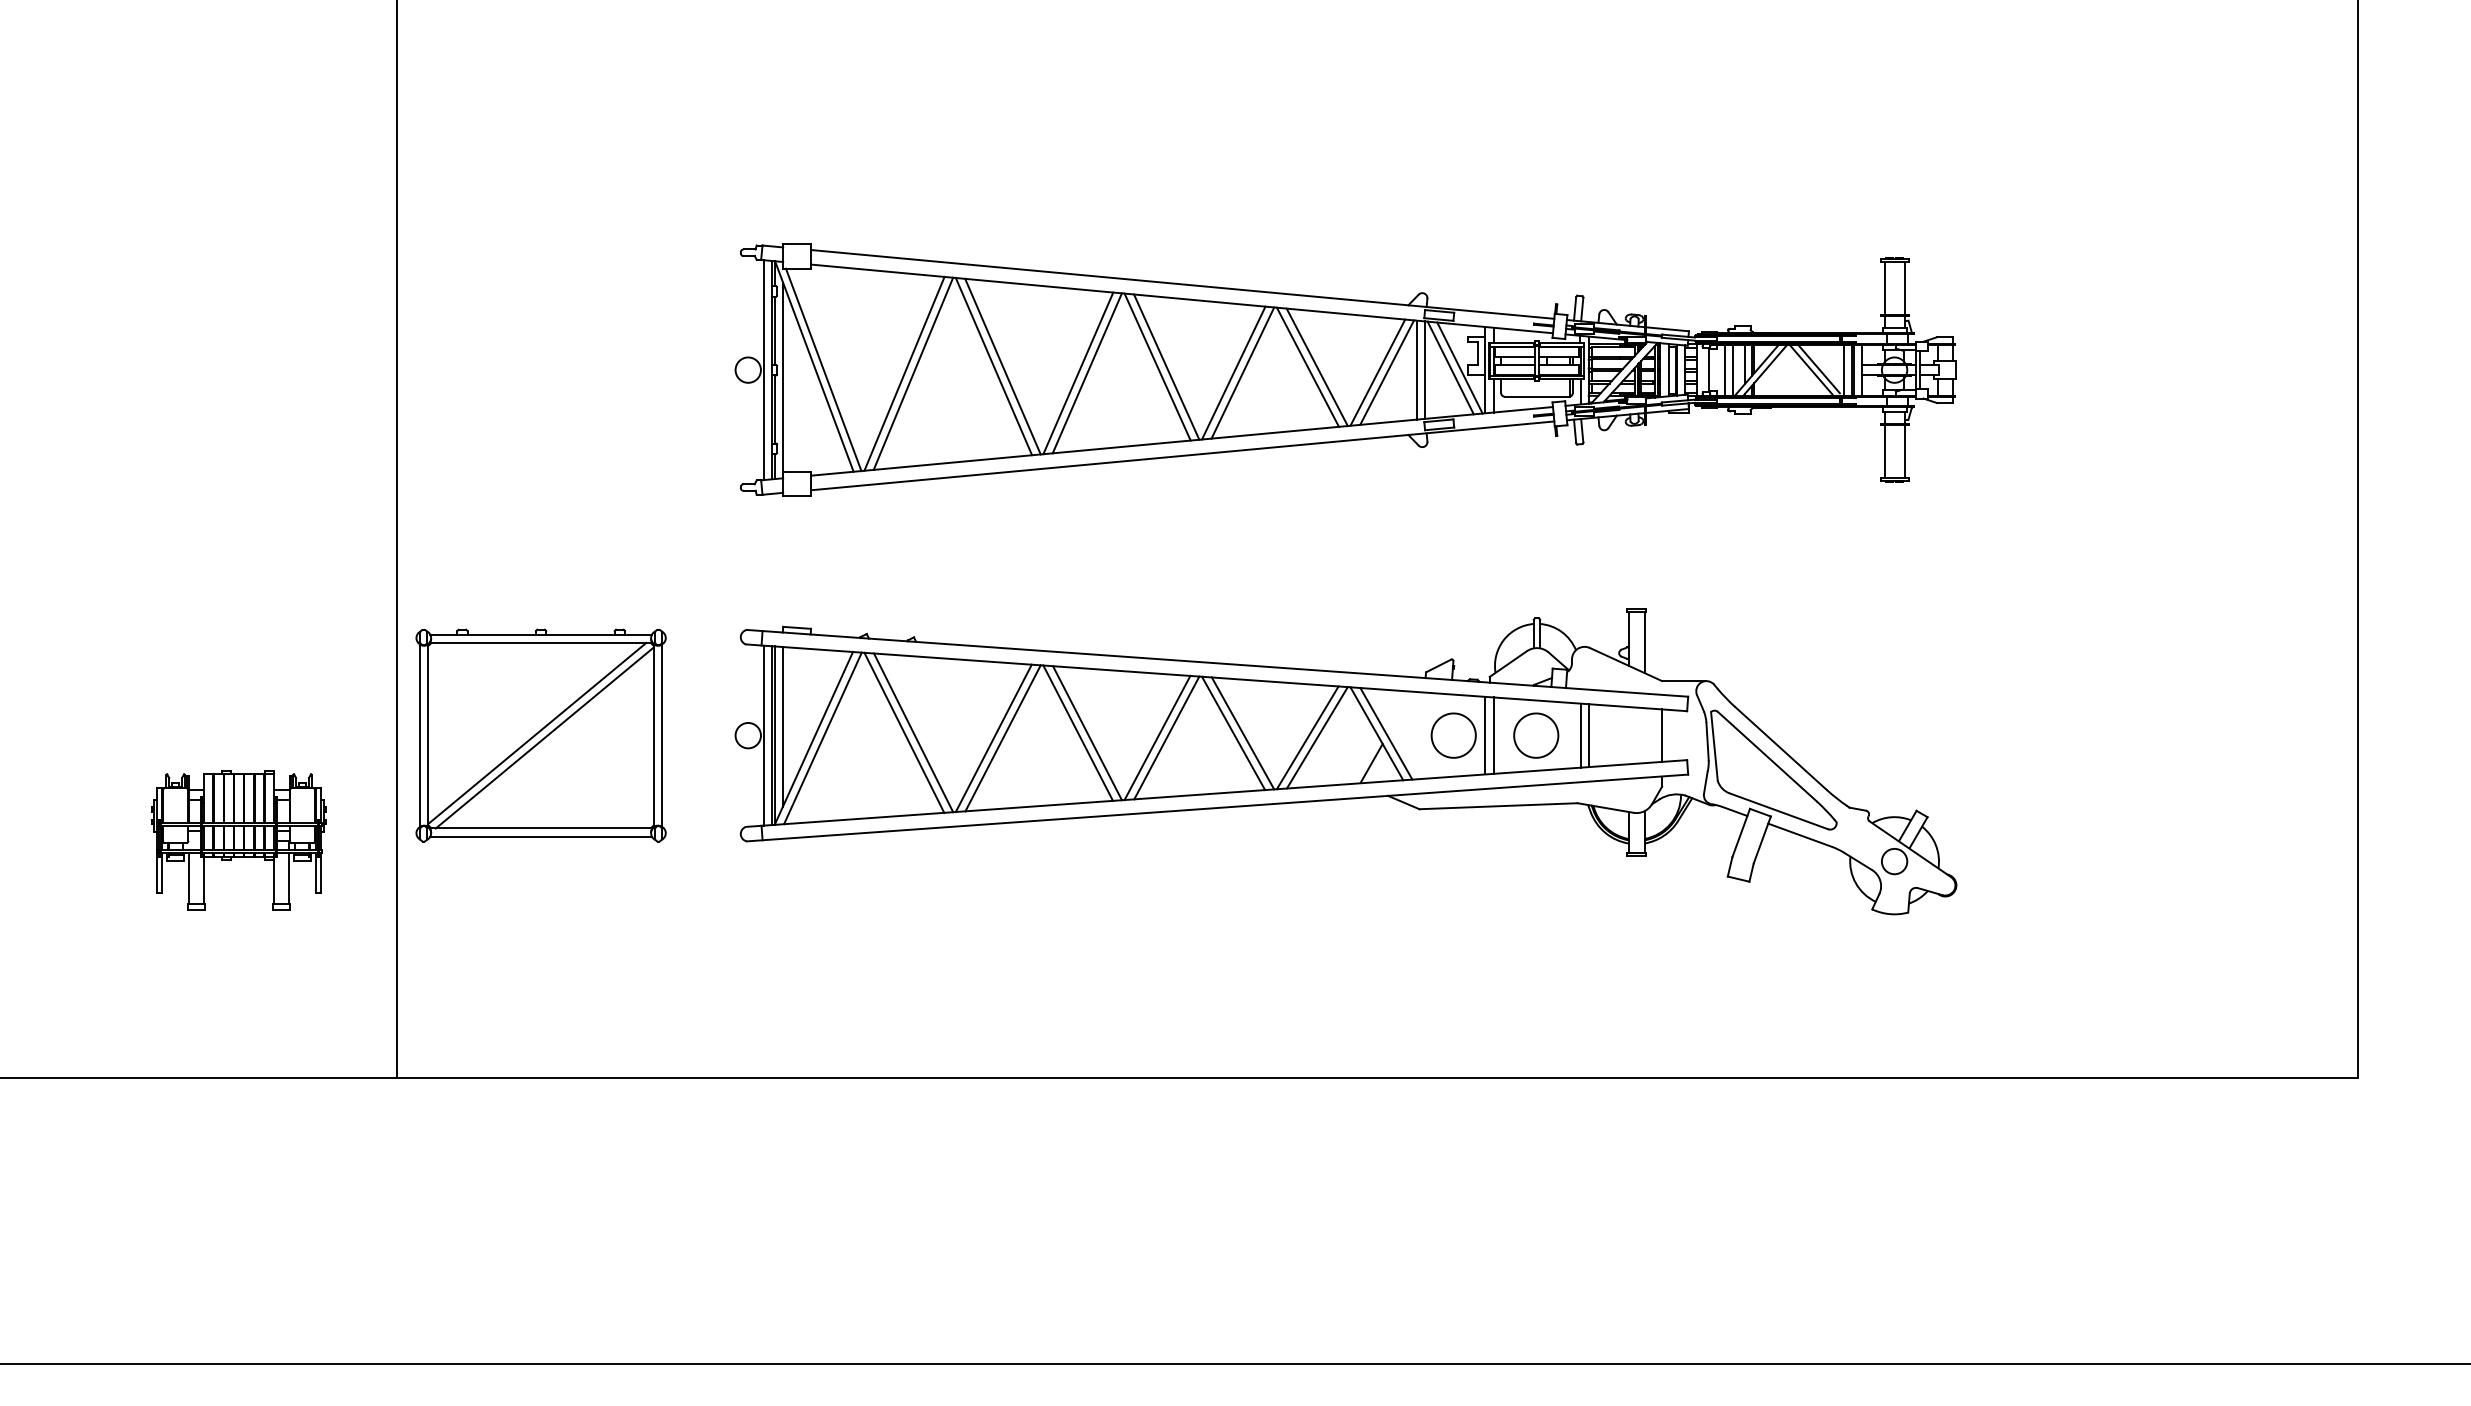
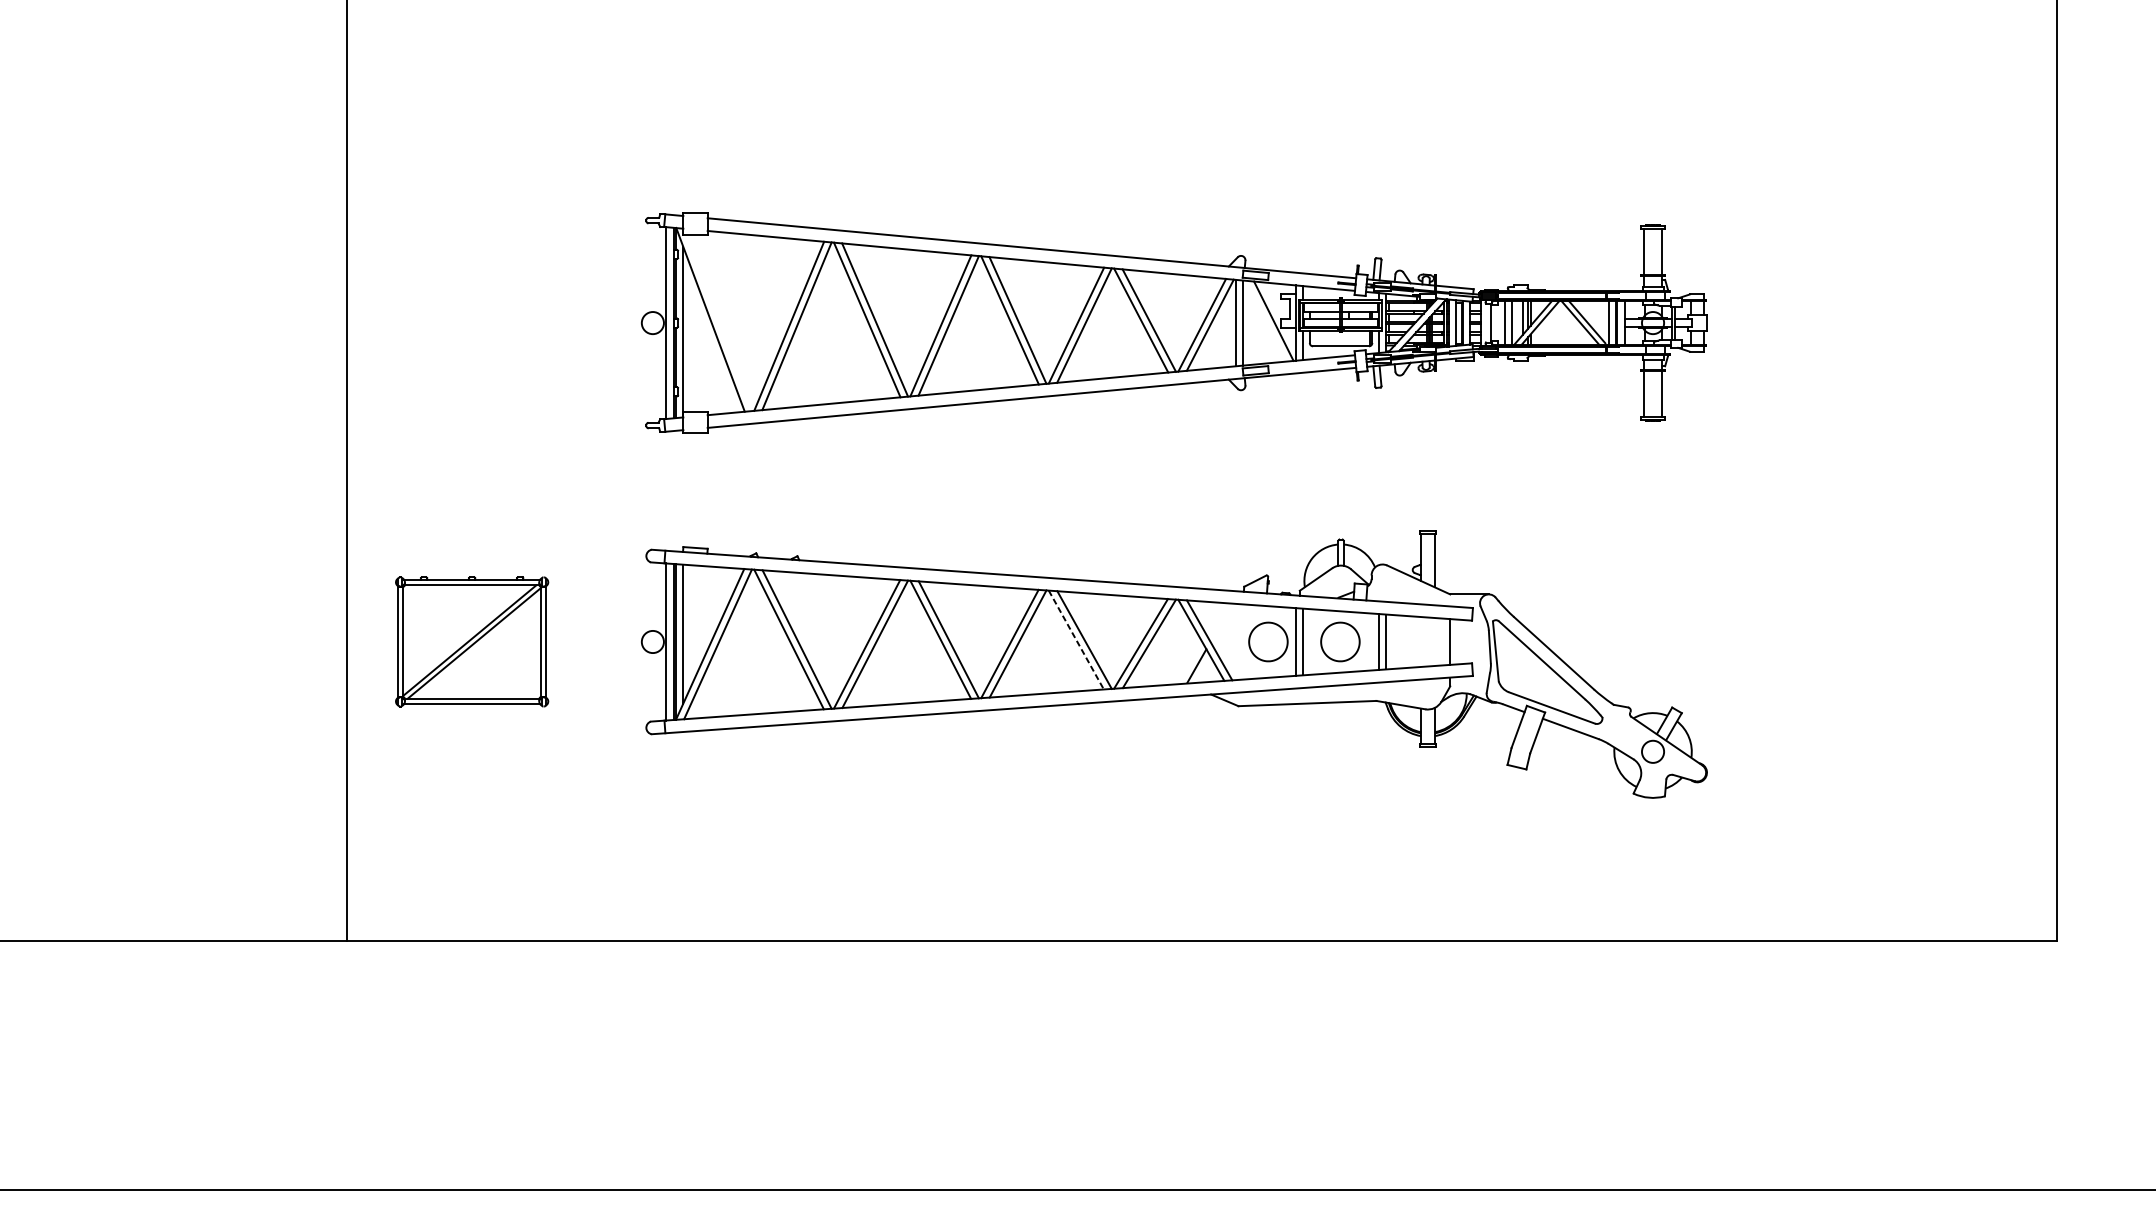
line: (1450, 367) -> (1265, 320), removed
line: (823, 369) -> (718, 322), removed
line: (1233, 733) -> (1076, 640), solid -> dashed
part: (540, 735) -> (471, 641), size x0.7
part: (238, 840) -> (208, 733), removed

